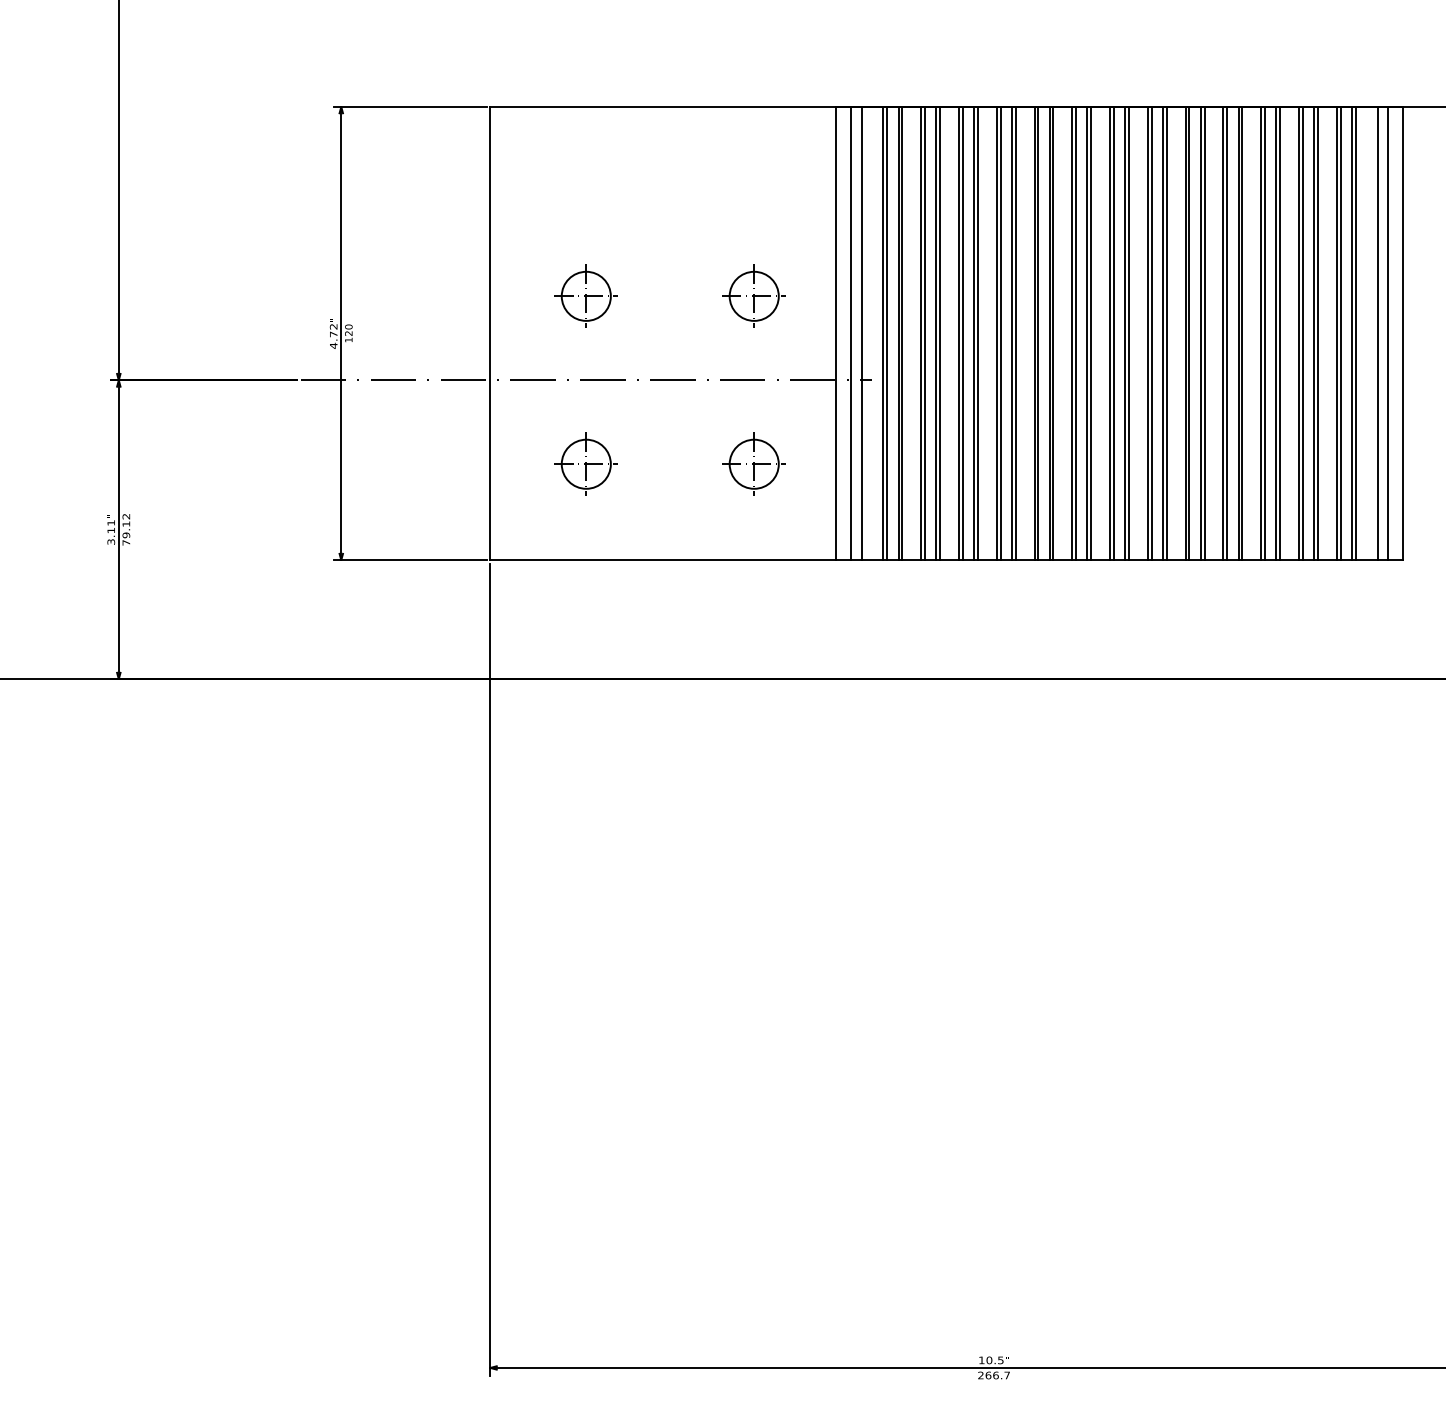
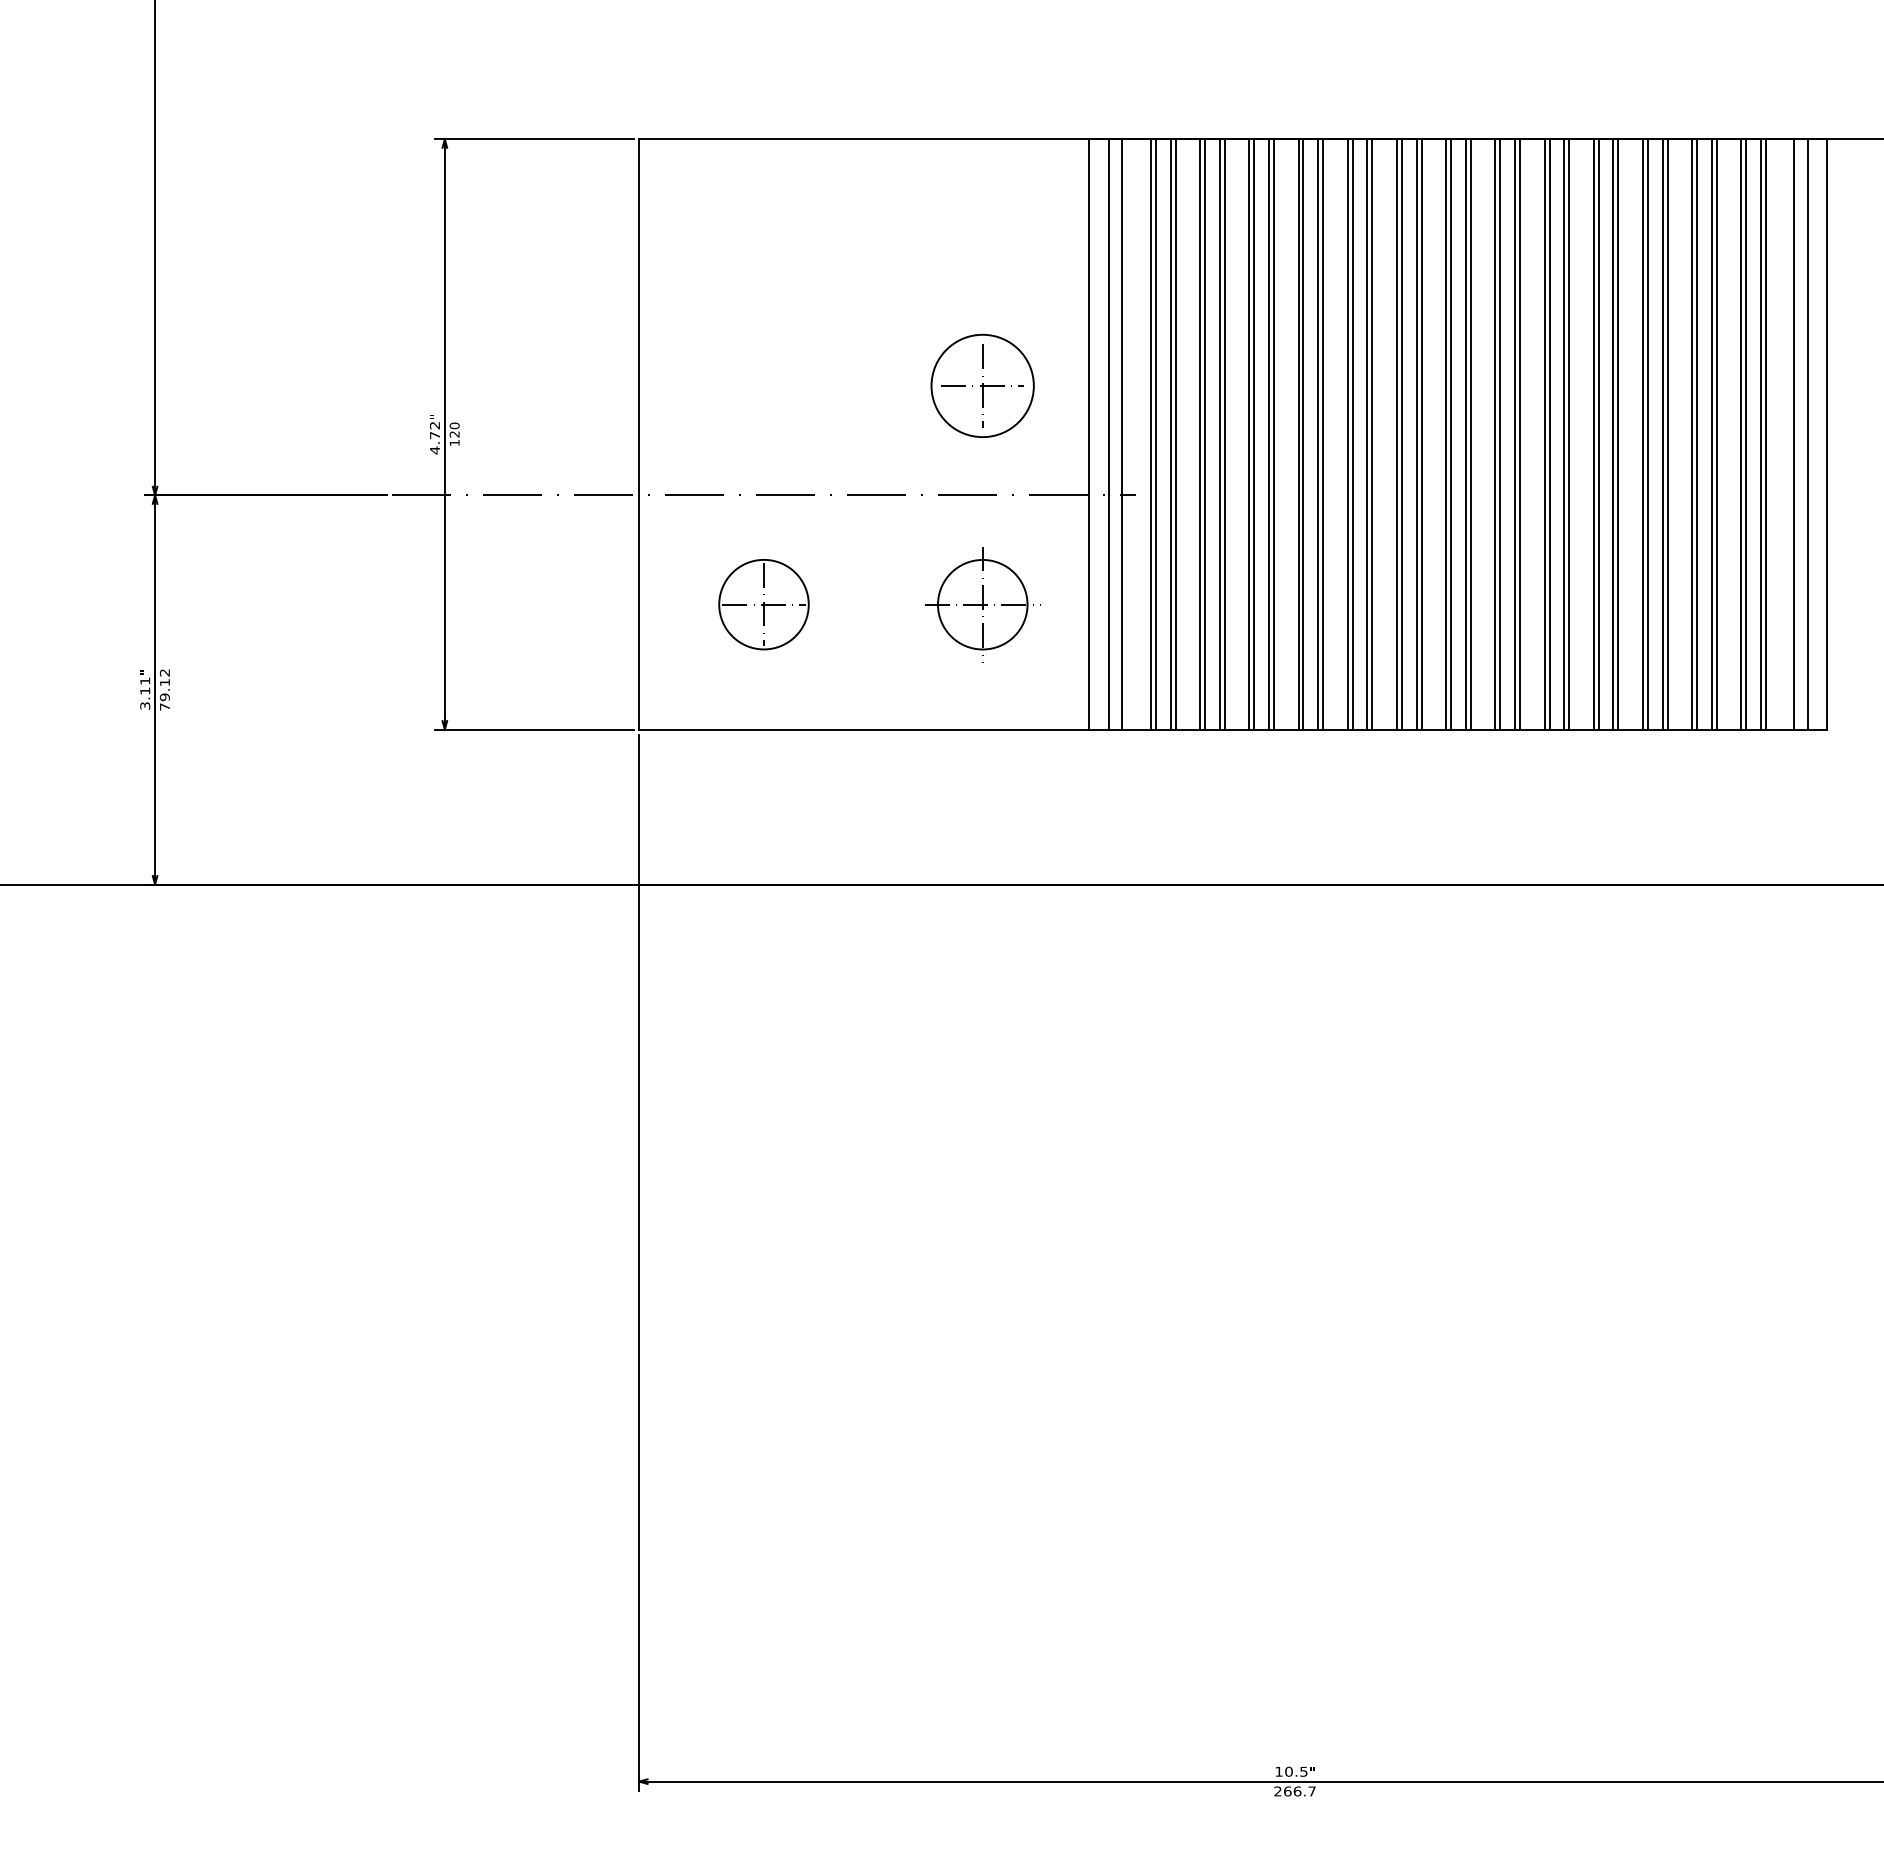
part: (585, 296) -> (763, 385), removed
circle: (754, 296) -> (982, 385), size x1.6
circle: (585, 464) -> (763, 604), size x1.4
part: (754, 464) -> (982, 604), size x1.4

